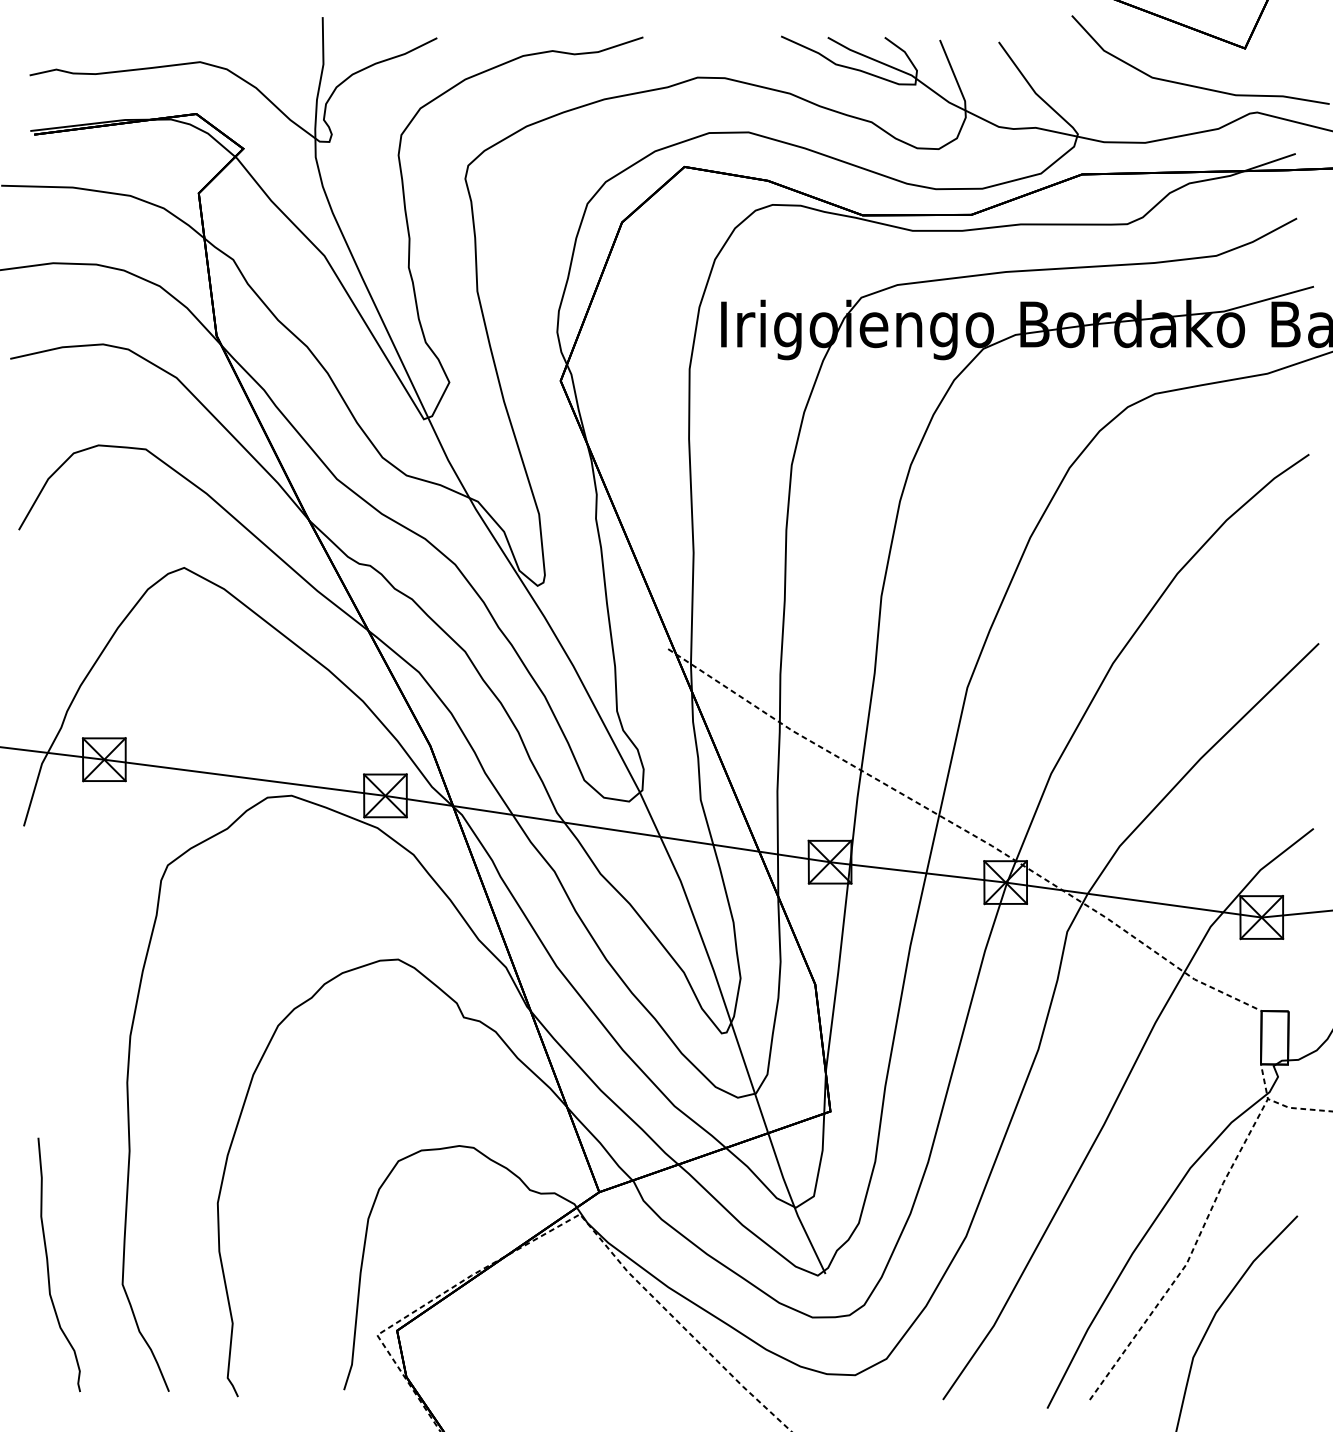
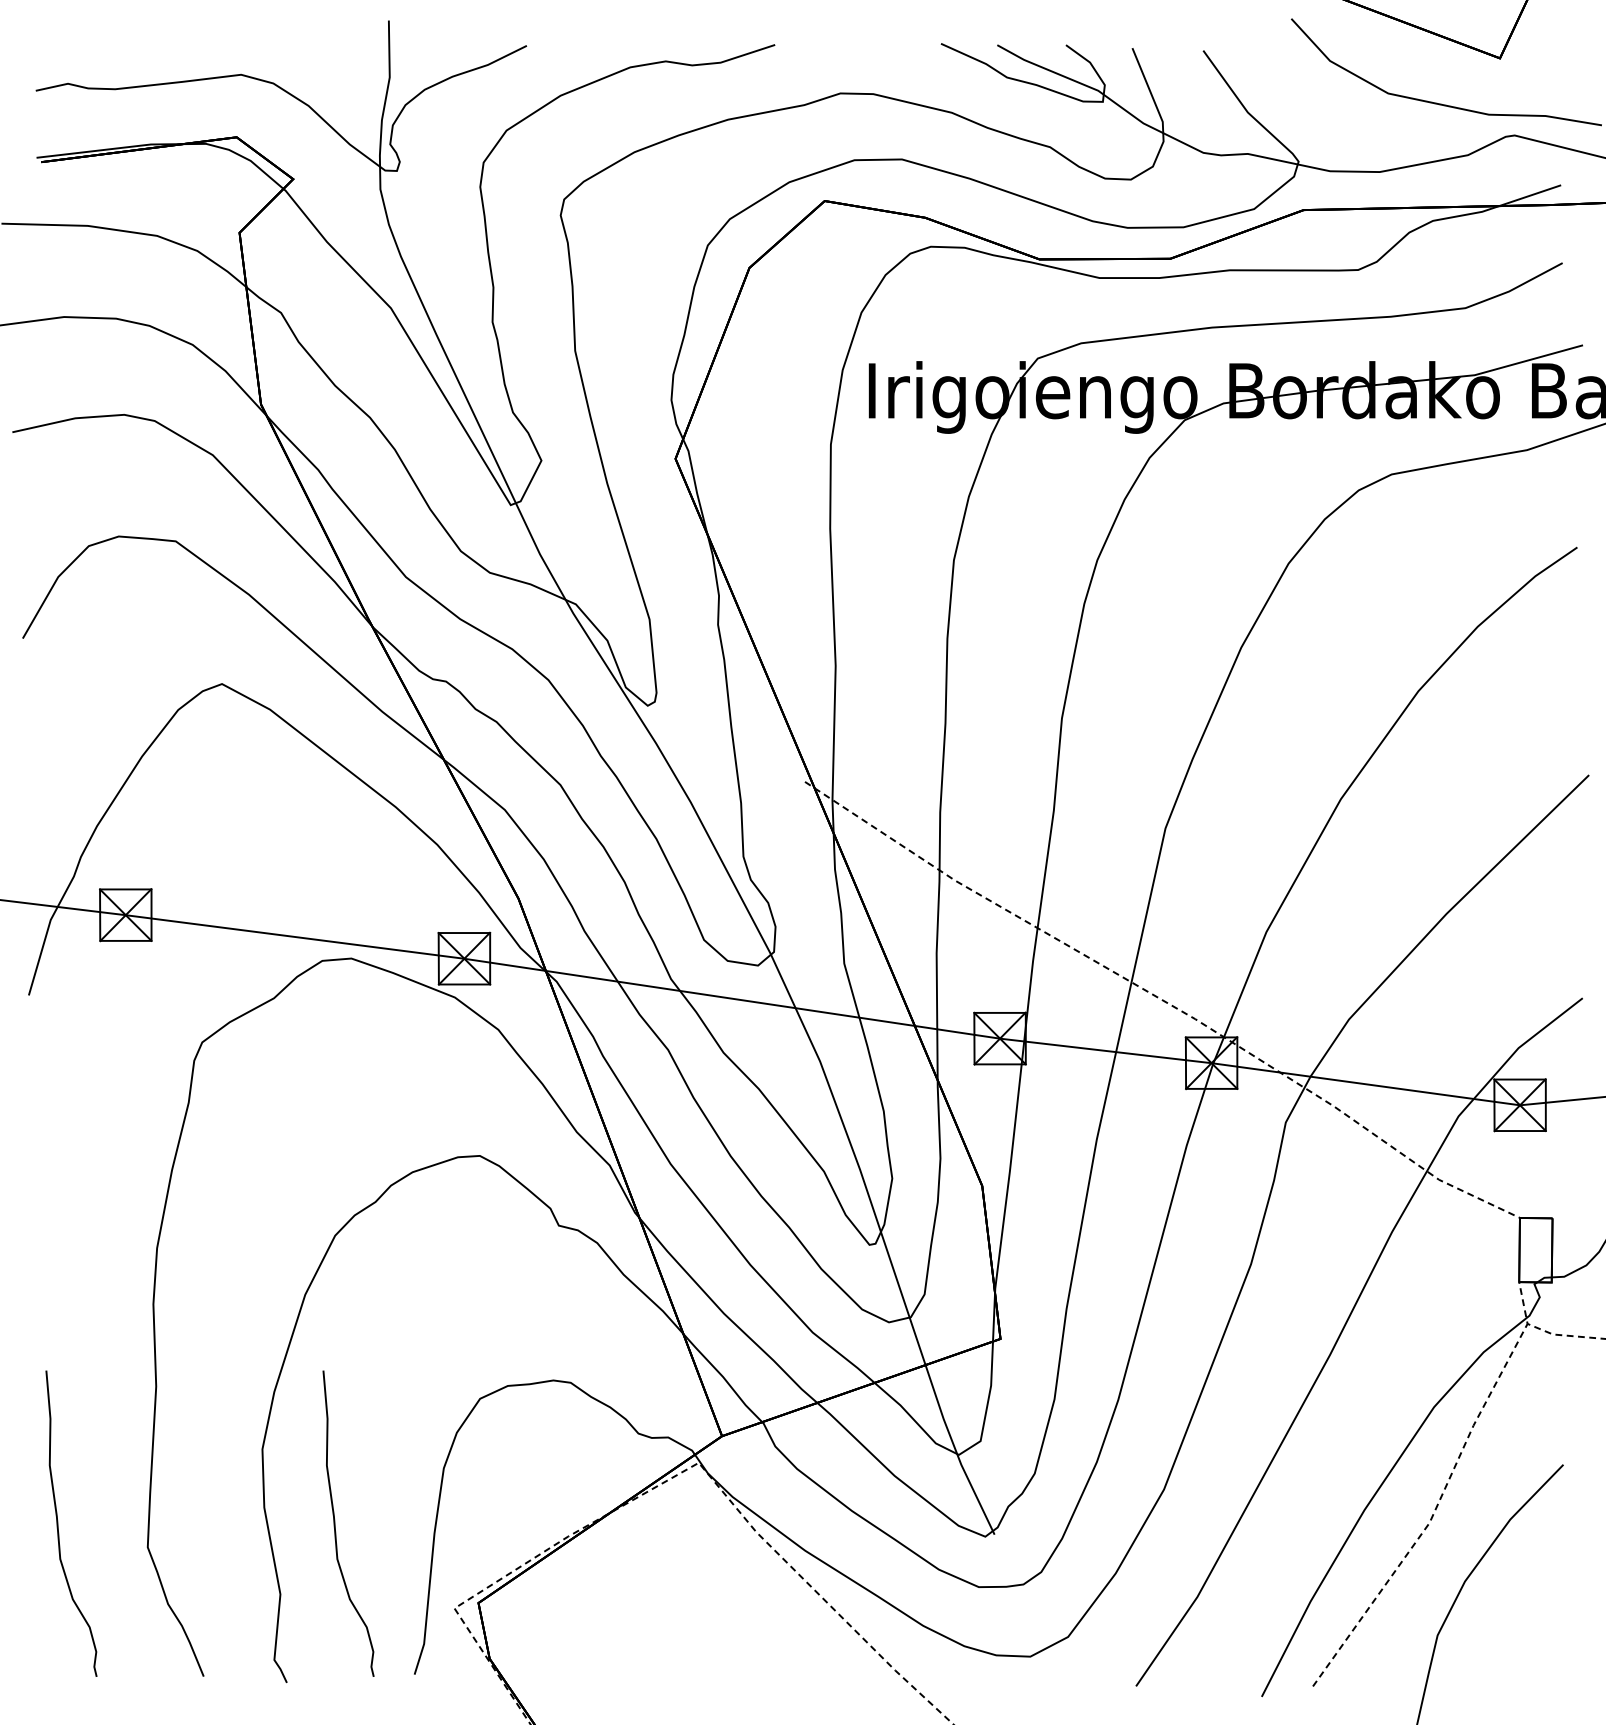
curve: (278, 1264) -> (335, 1523), added

